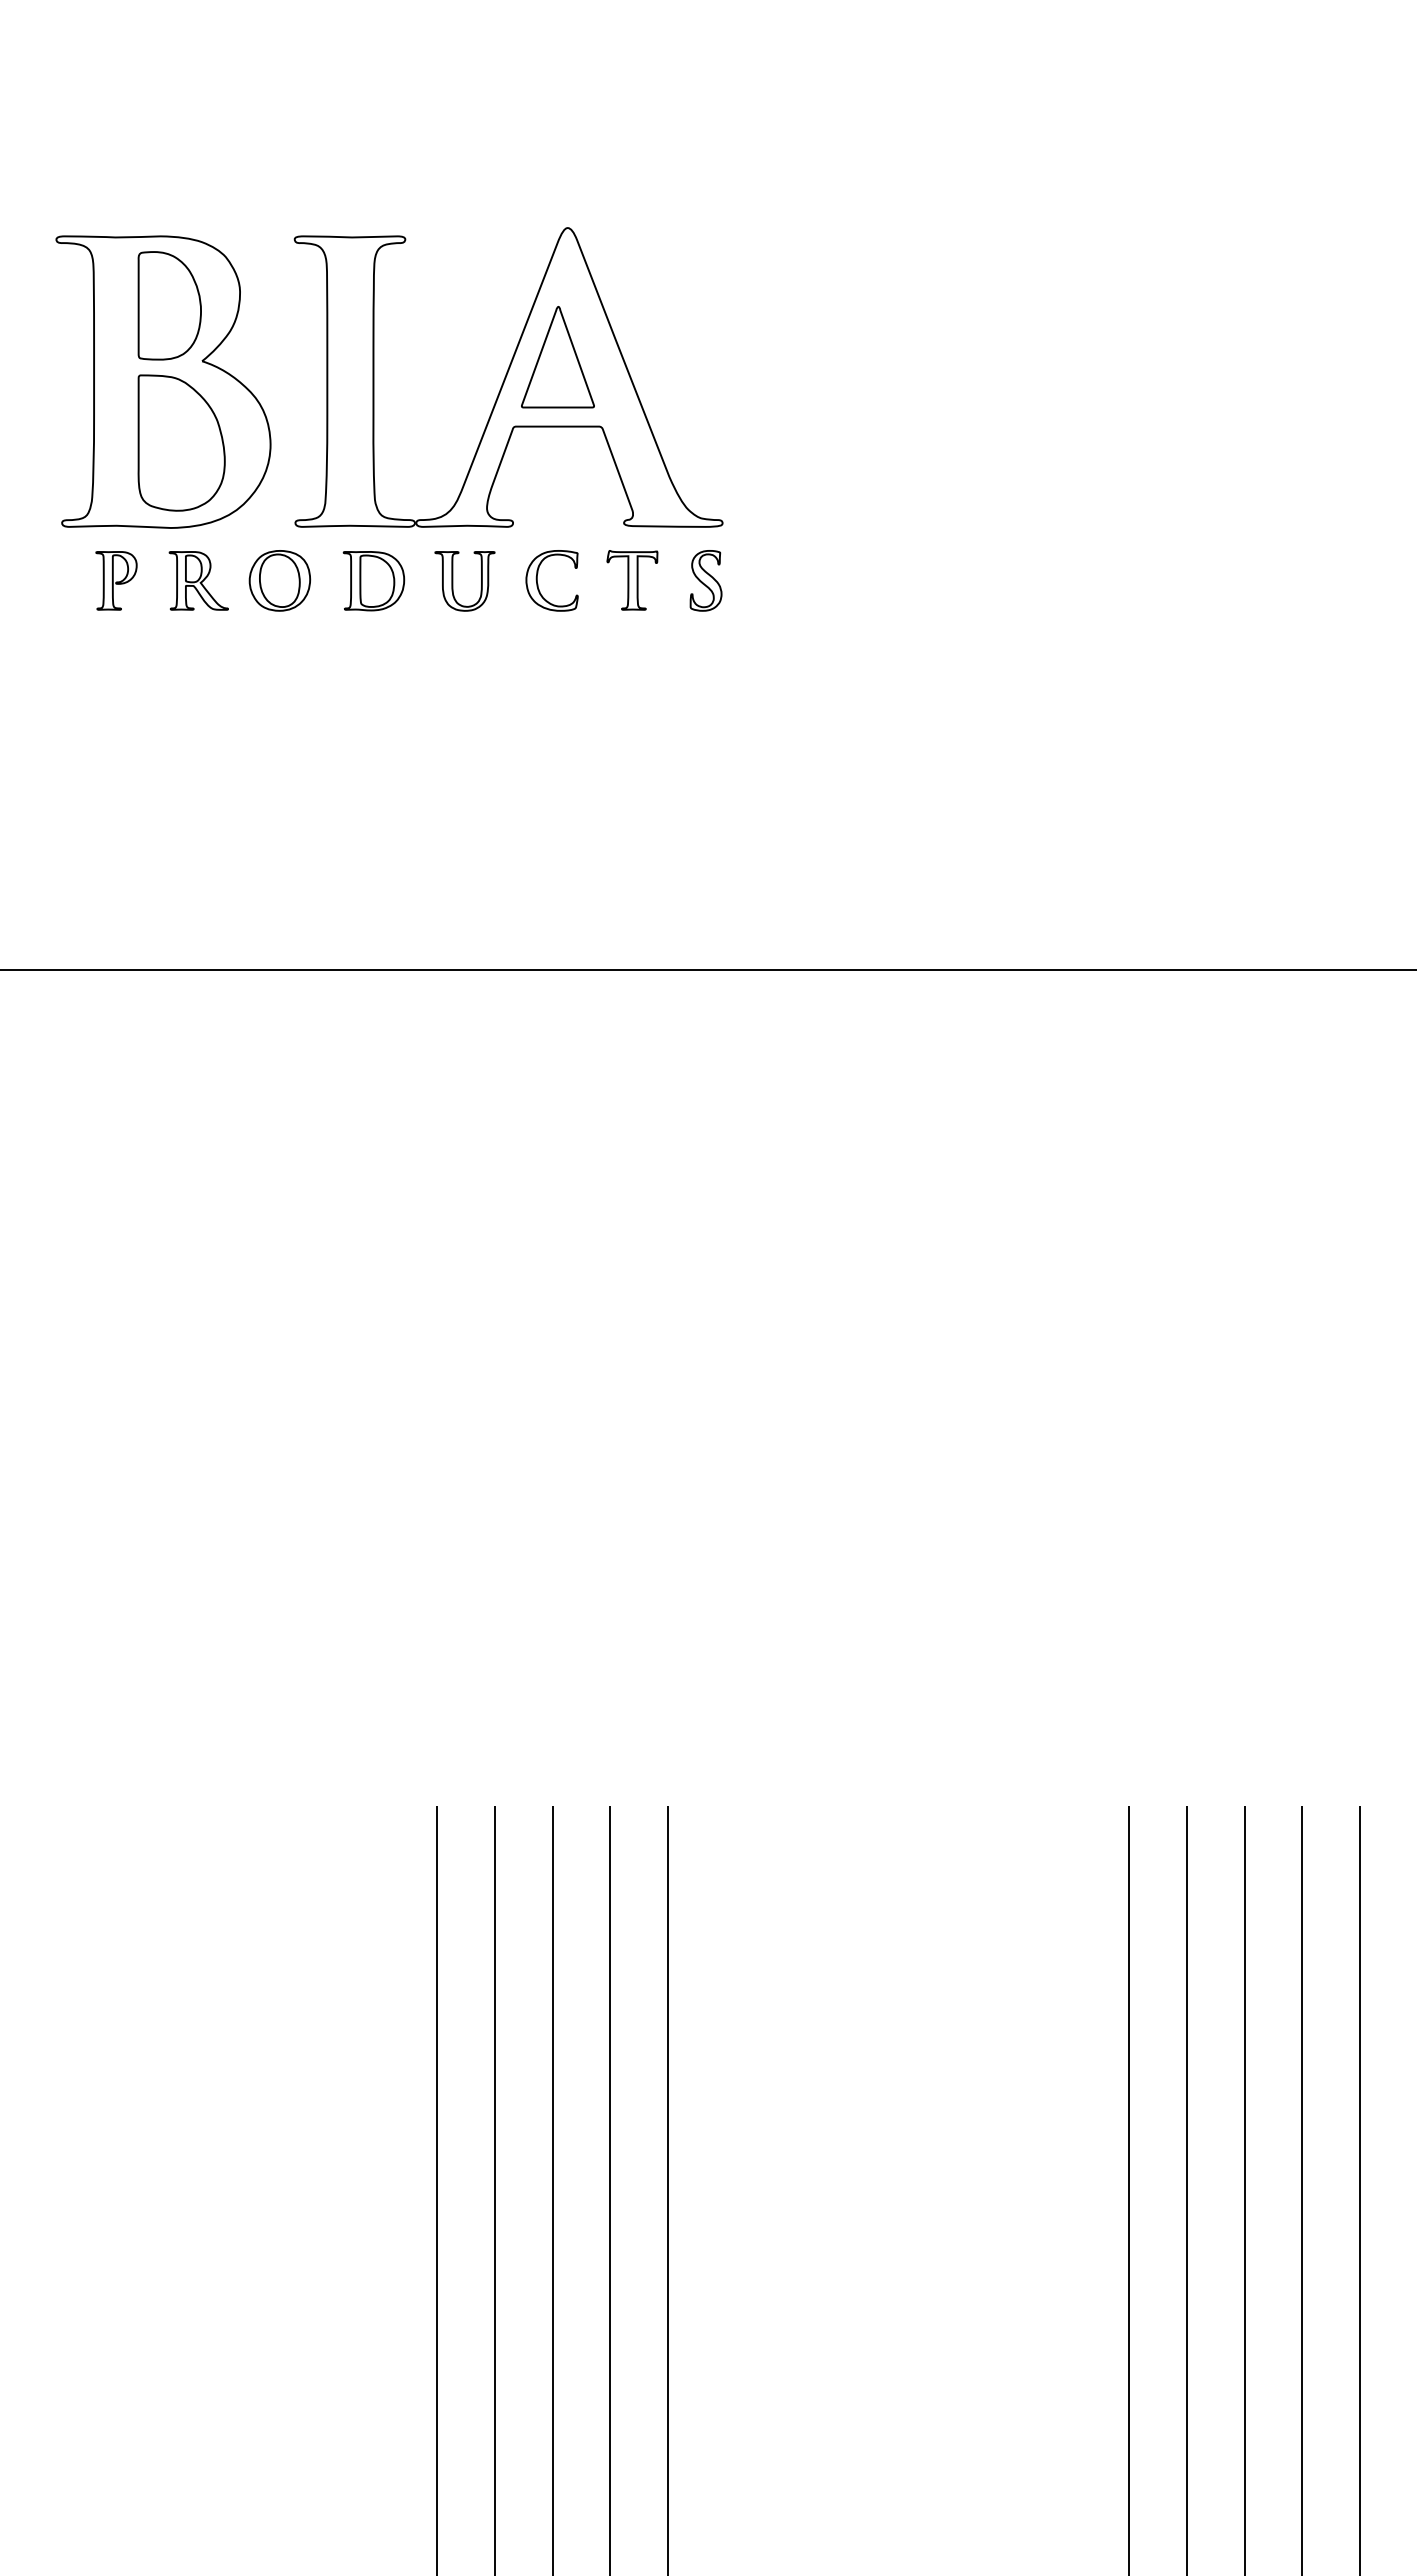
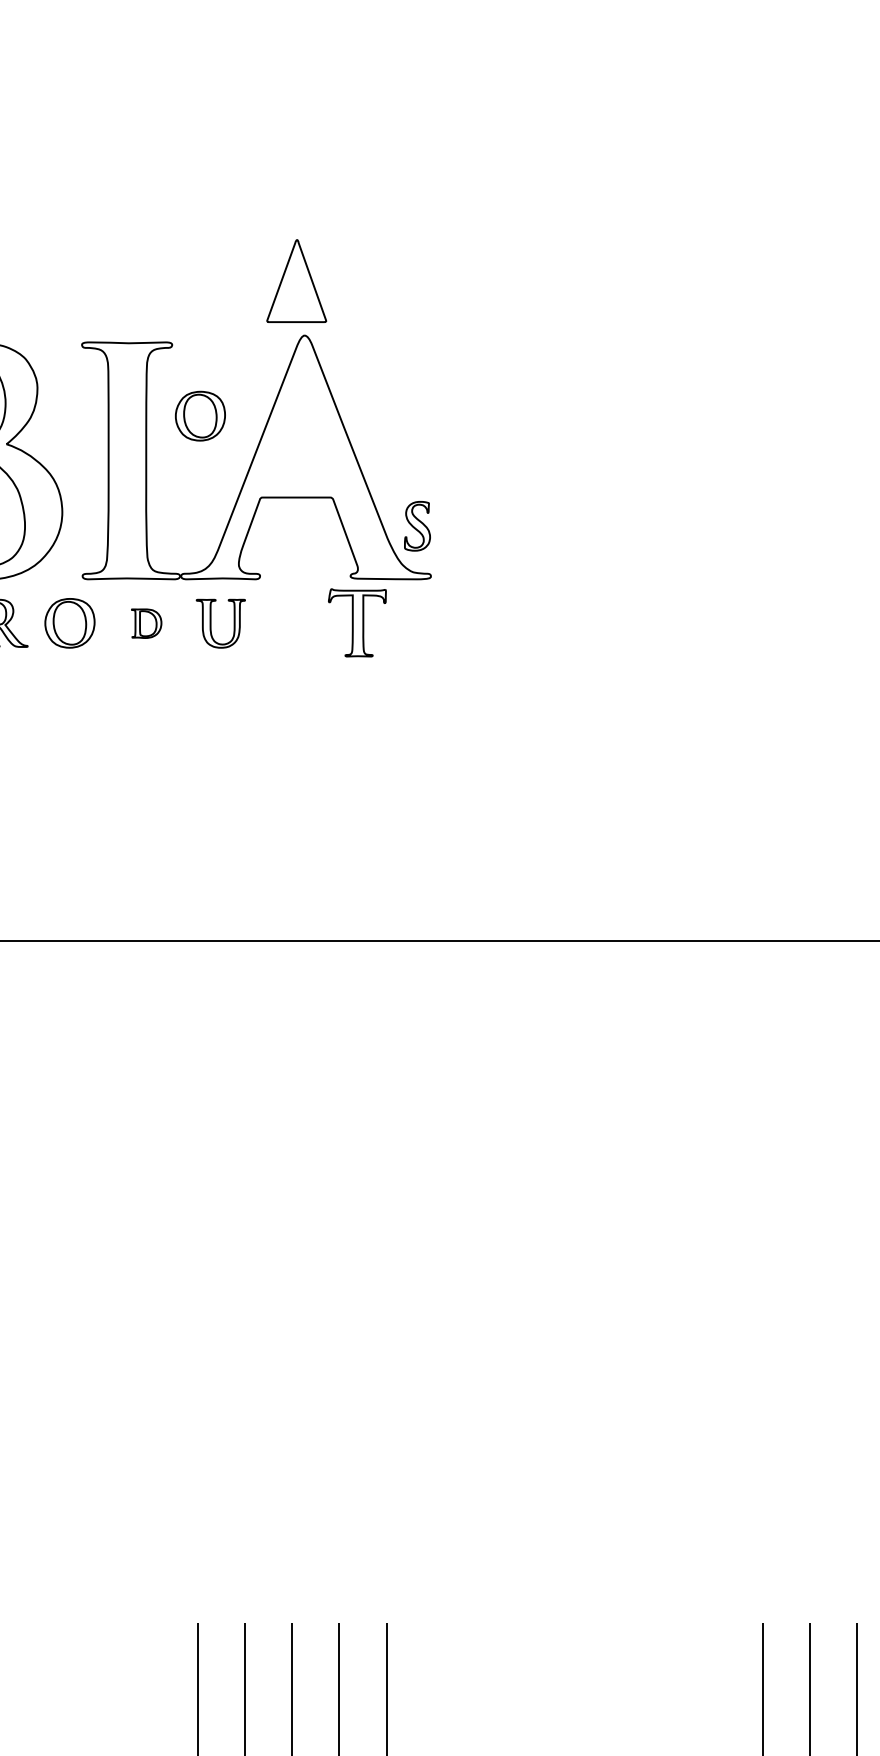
part: (439, 326) -> (200, 415), added
part: (557, 357) -> (296, 281), moved
part: (632, 580) -> (357, 623), size x1.4
part: (705, 580) -> (417, 526), moved
part: (373, 581) -> (146, 623), size x0.6
part: (538, 584) -> (280, 626), removed

